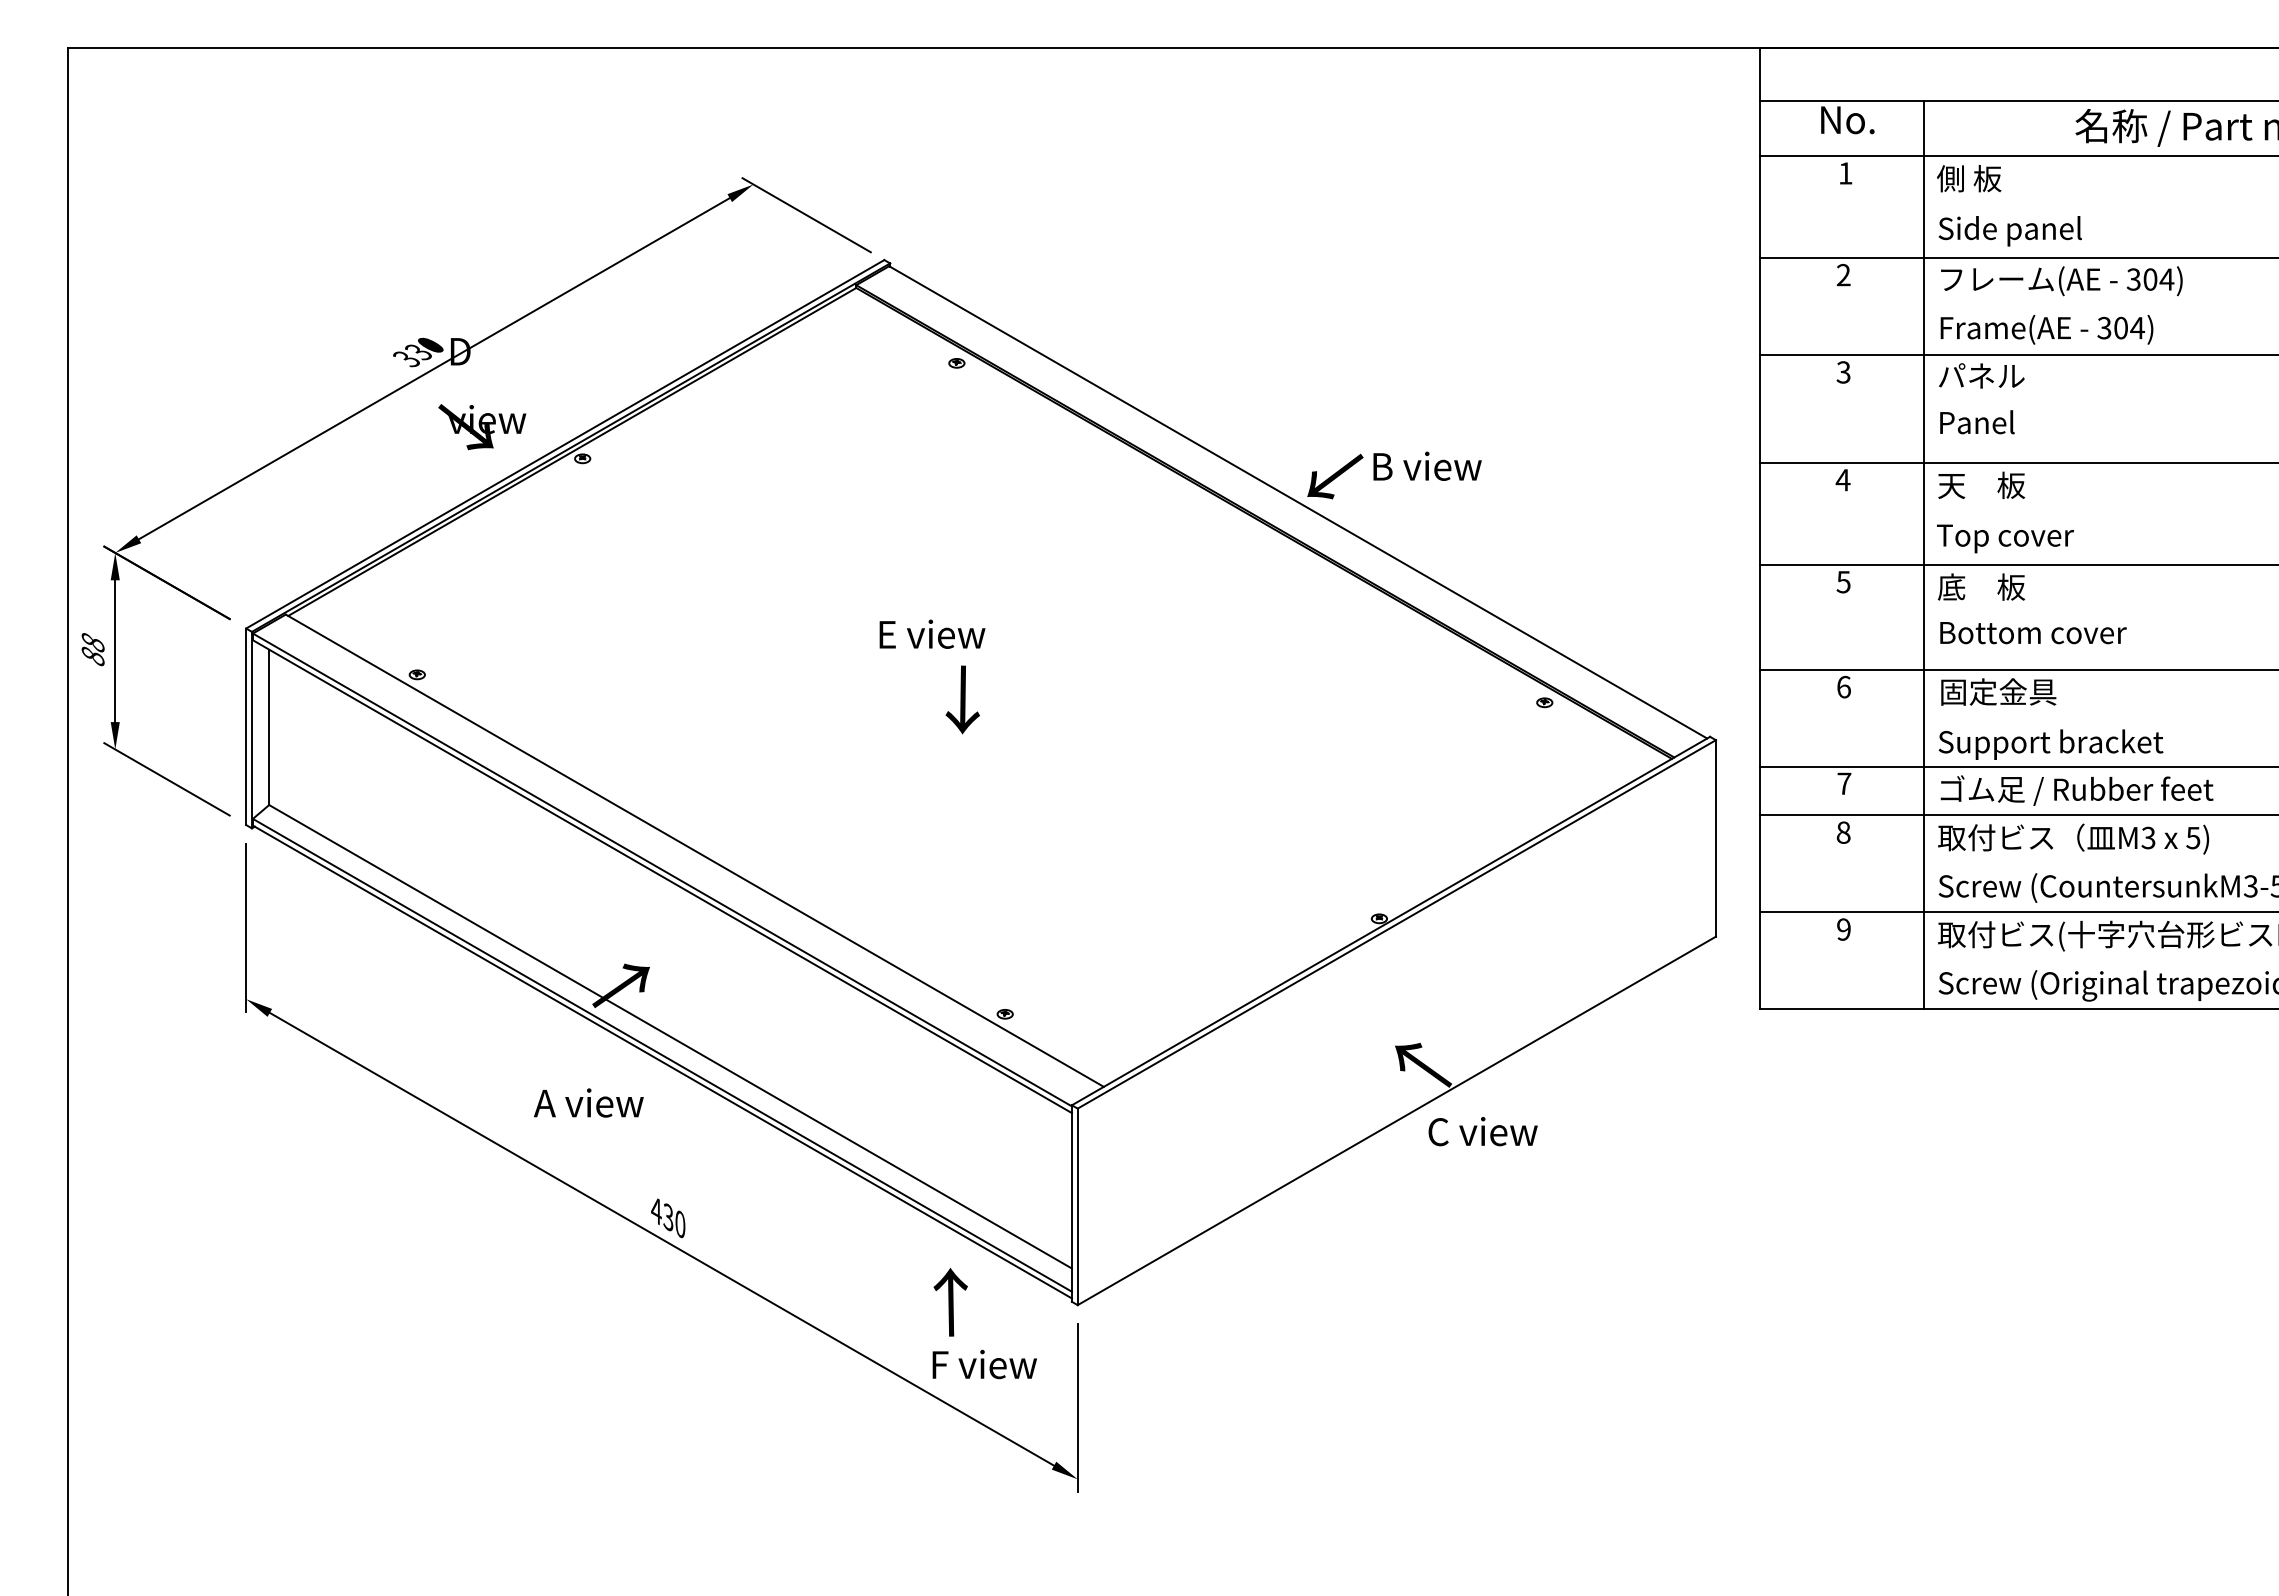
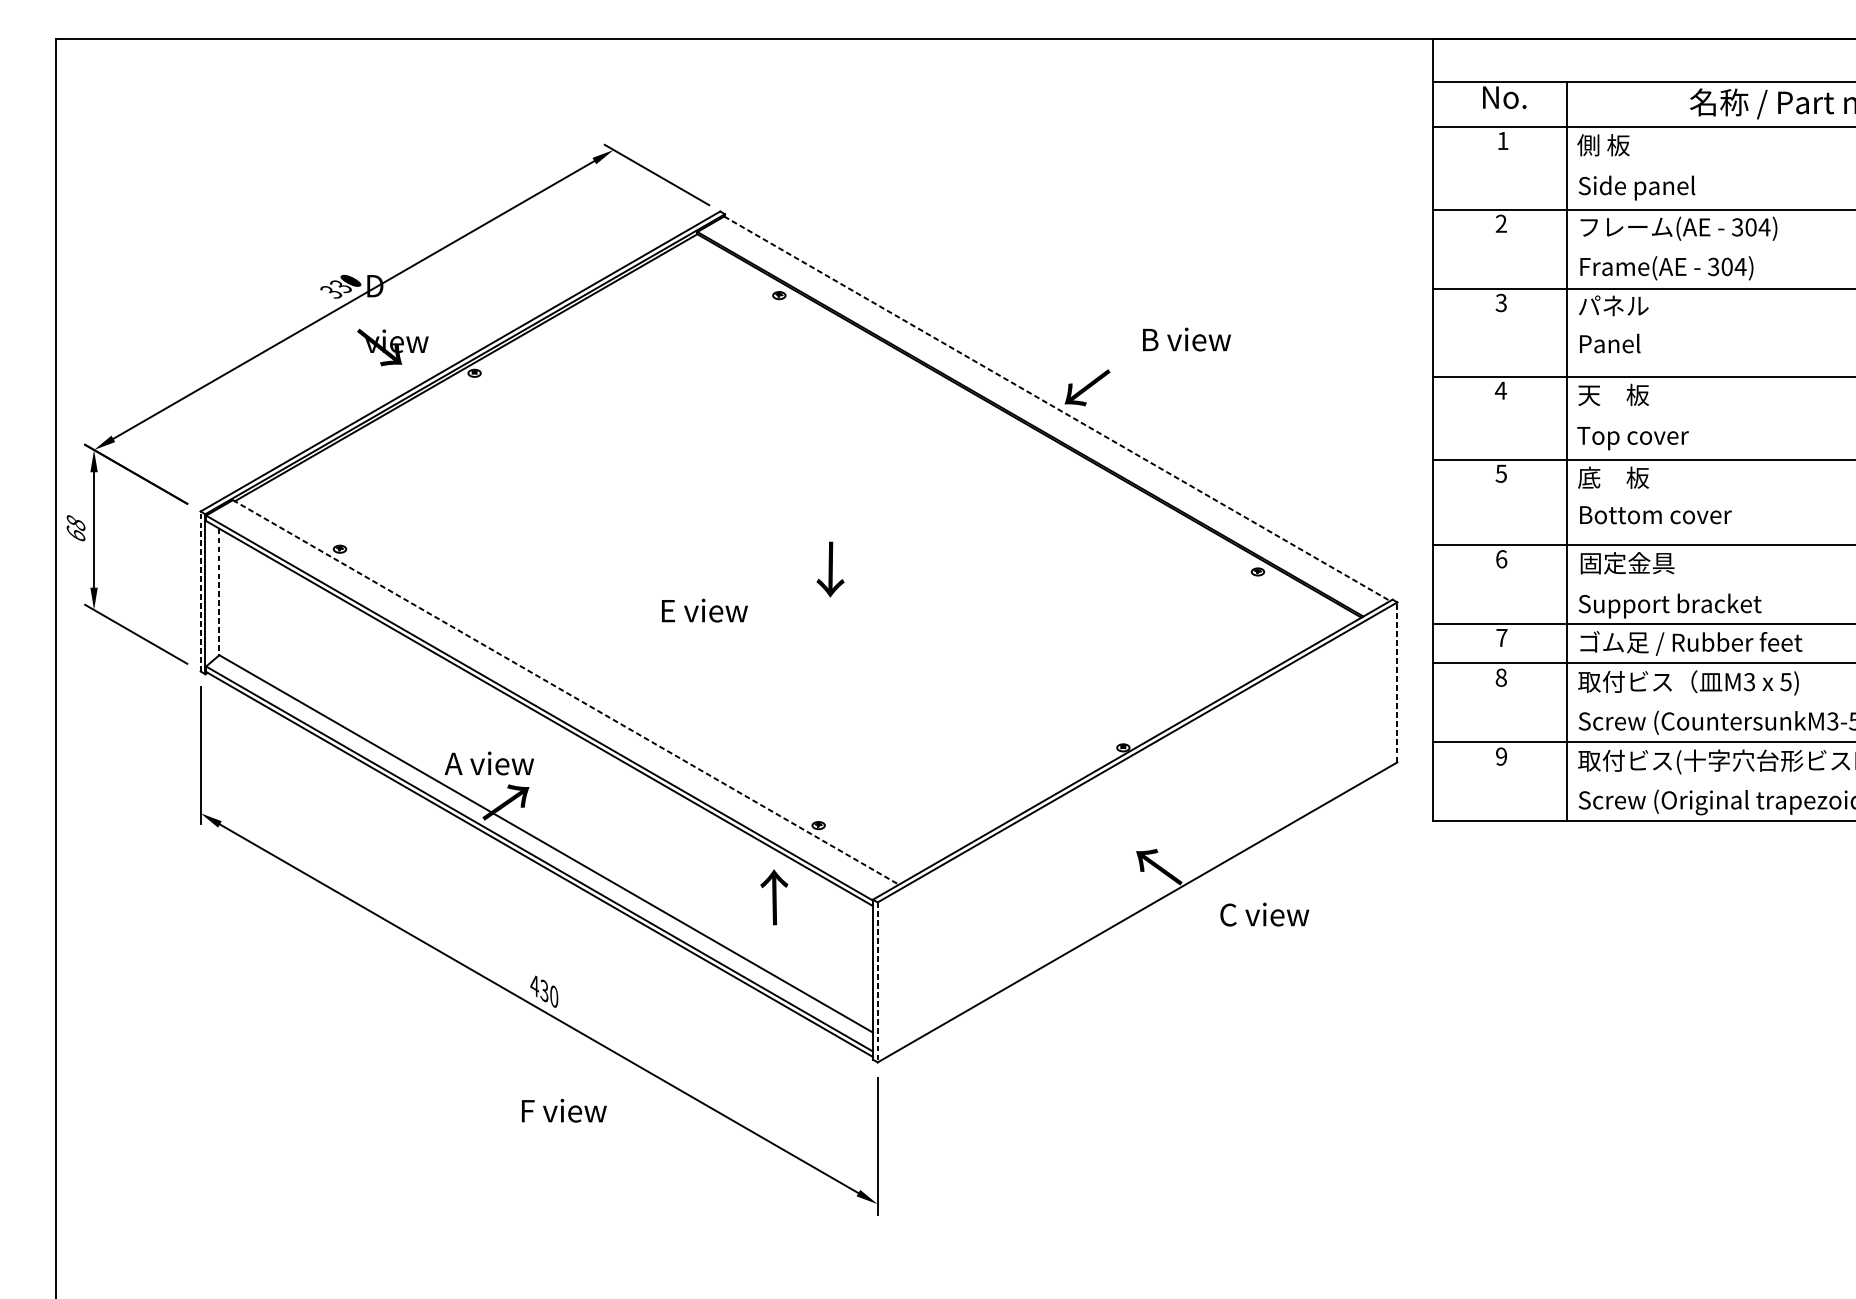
text: (1427, 465) -> (1186, 338), moved
line: (1298, 502) -> (1057, 408), solid -> dashed
text: (932, 633) -> (704, 610), moved
text: (92, 655) -> (75, 533), 88 -> 68
text: (962, 699) -> (830, 569), moved
line: (246, 726) -> (200, 591), solid -> dashed
line: (269, 727) -> (219, 592), solid -> dashed
line: (1715, 837) -> (1396, 681), solid -> dashed
line: (695, 850) -> (566, 692), solid -> dashed
text: (588, 1102) -> (489, 763), moved
text: (1482, 1131) -> (1264, 914), moved
line: (1077, 1207) -> (877, 982), solid -> dashed
text: (950, 1302) -> (774, 897), moved
text: (984, 1364) -> (564, 1110), moved

